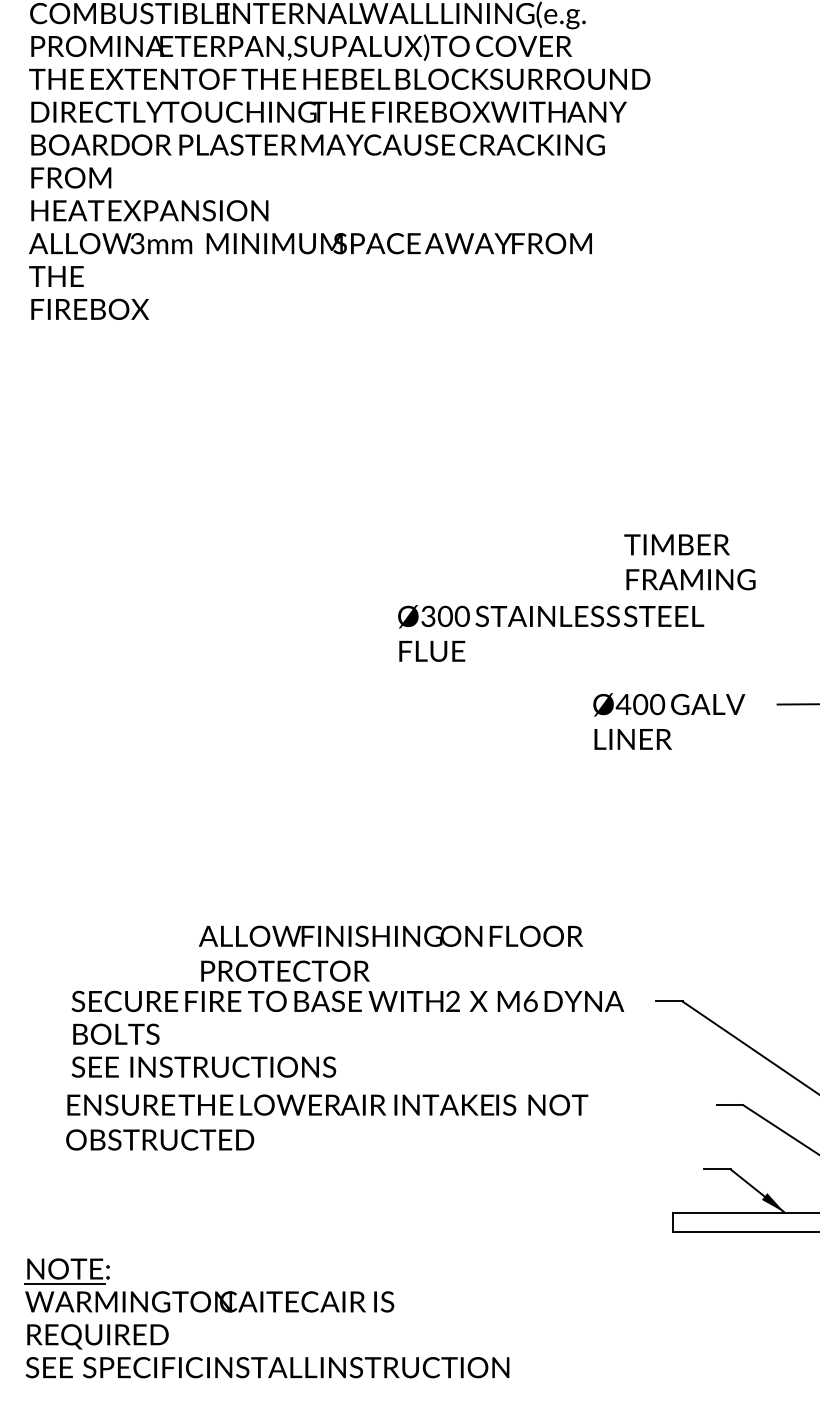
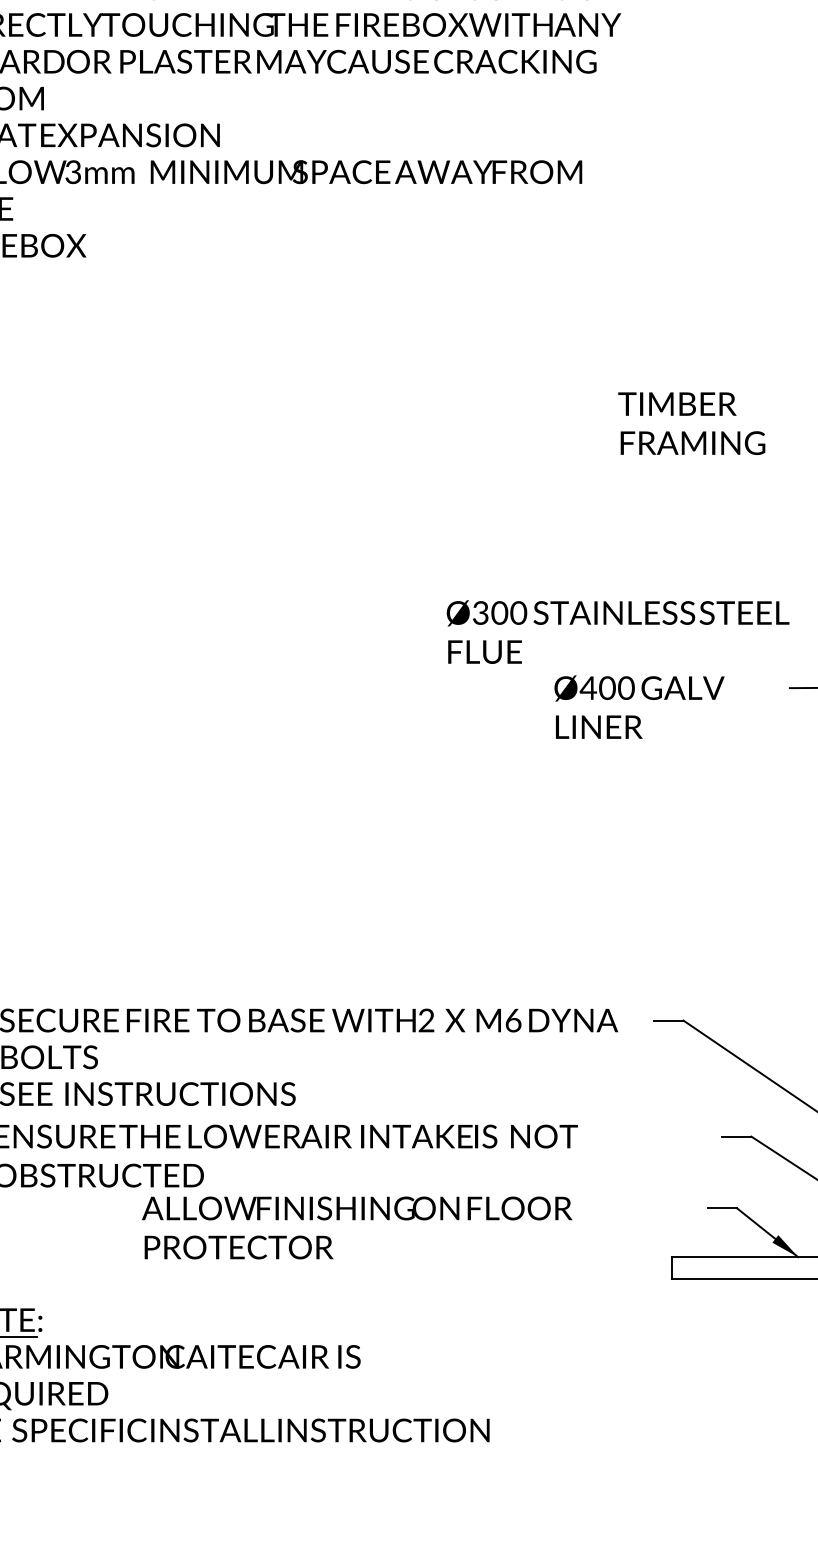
text: (689, 562) -> (691, 423), moved
text: (551, 633) -> (618, 632), moved
text: (669, 721) -> (639, 707), moved
text: (390, 953) -> (356, 1227), moved

